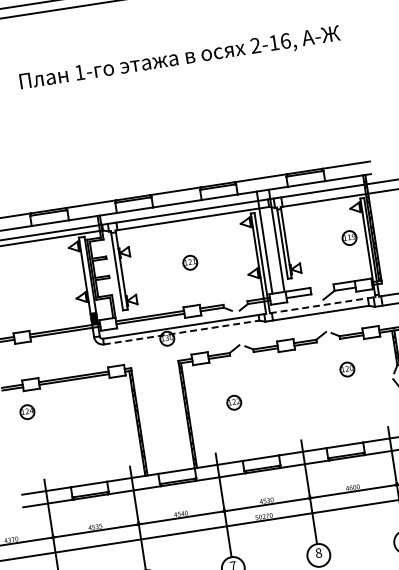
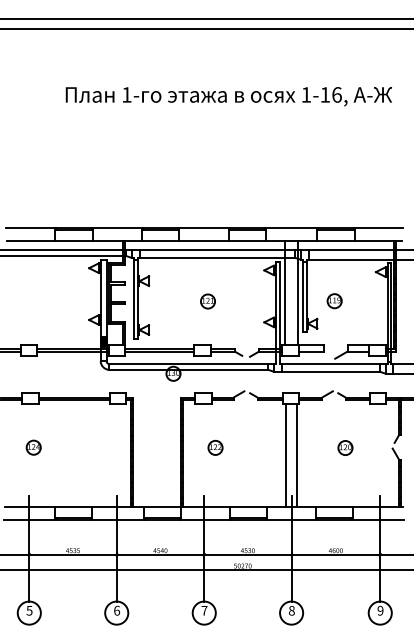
text: (255, 45) -> (306, 94), 2-16, -> 1-16,
part: (349, 238) -> (334, 301), moved
line: (322, 305) -> (333, 364), dashed -> solid
line: (182, 332) -> (189, 369), dashed -> solid
part: (347, 369) -> (345, 447), moved
line: (300, 400) -> (296, 455), added
line: (290, 401) -> (286, 455), added
part: (234, 402) -> (215, 447), moved
part: (27, 412) -> (33, 447), moved

